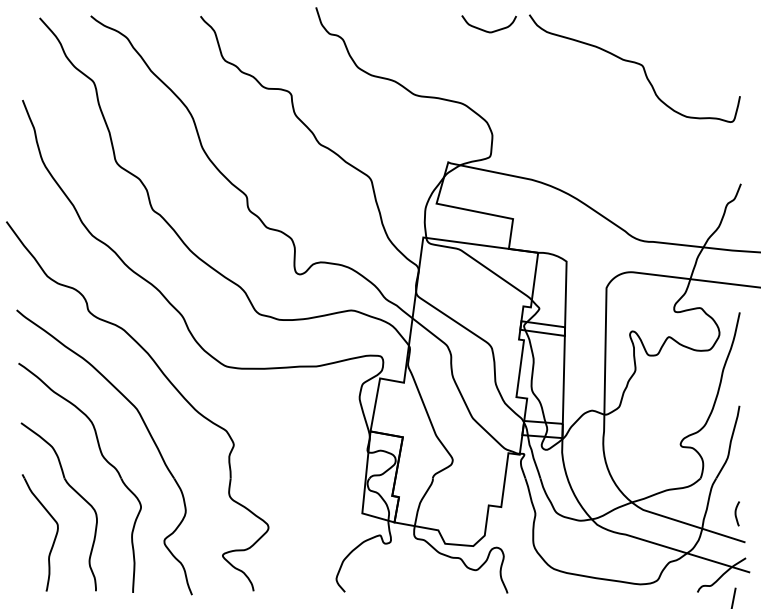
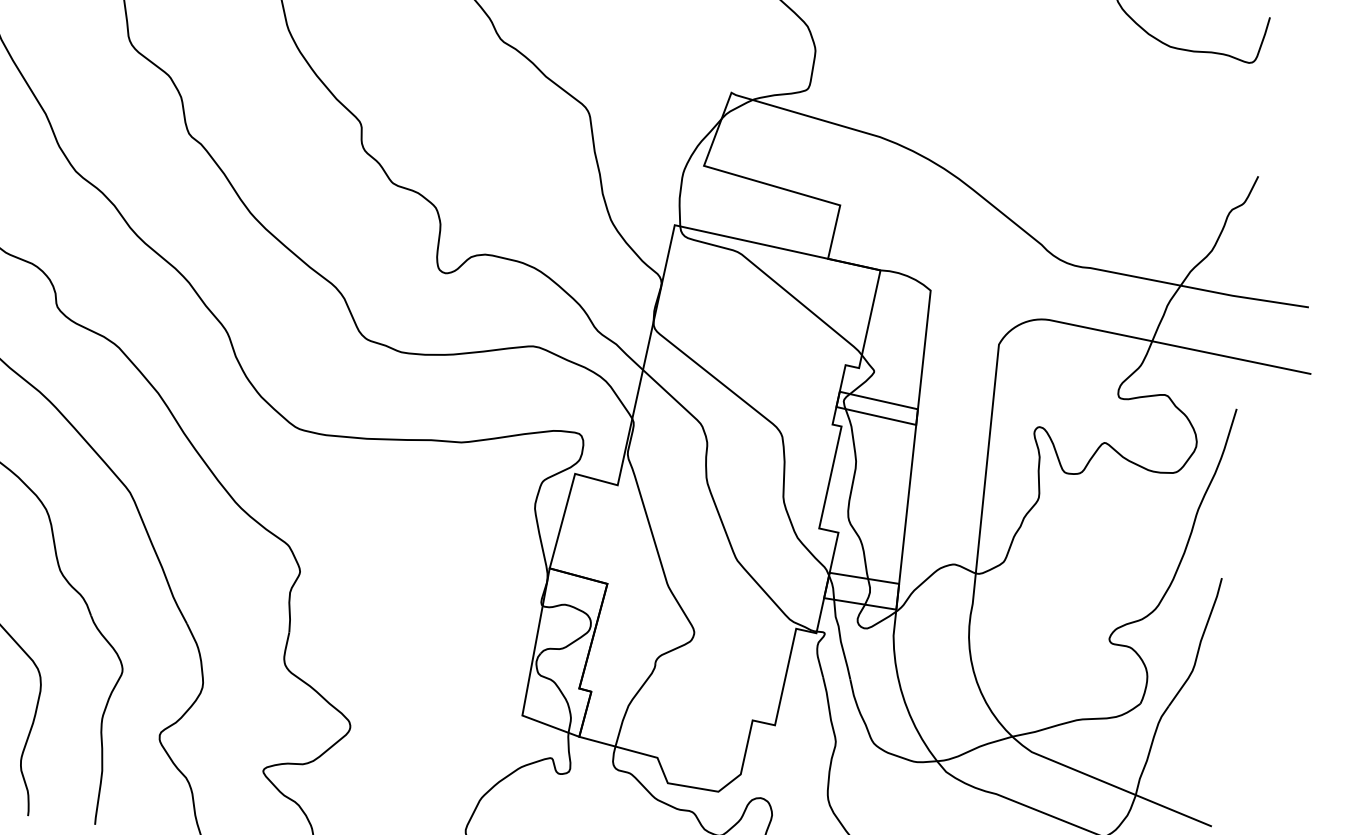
curve: (736, 513) -> (1200, 772), removed

